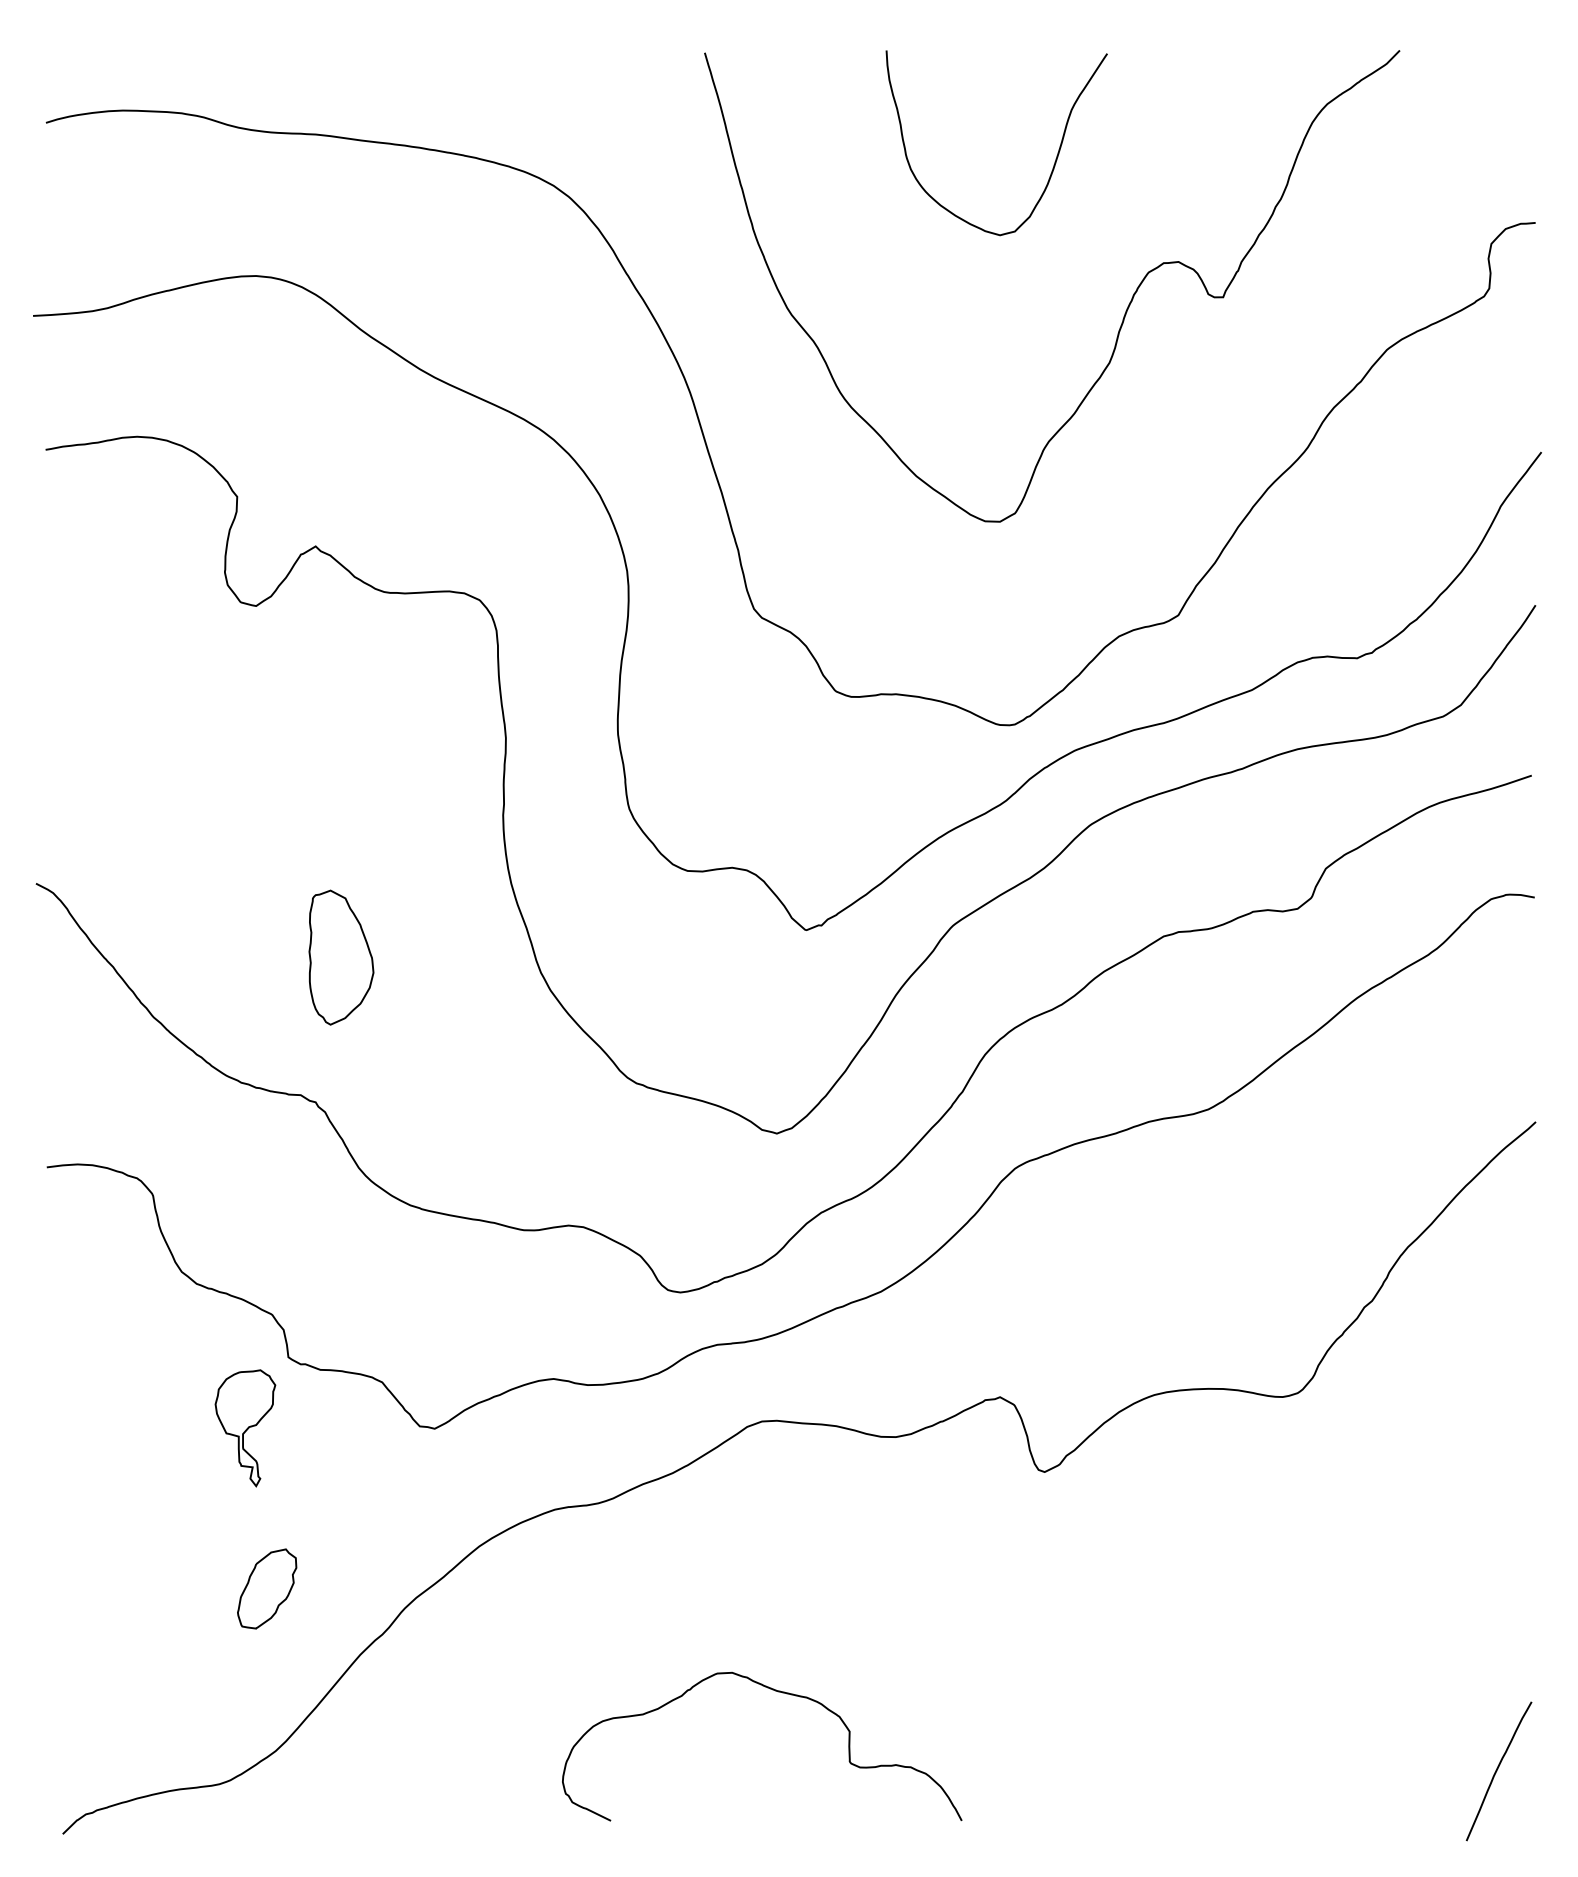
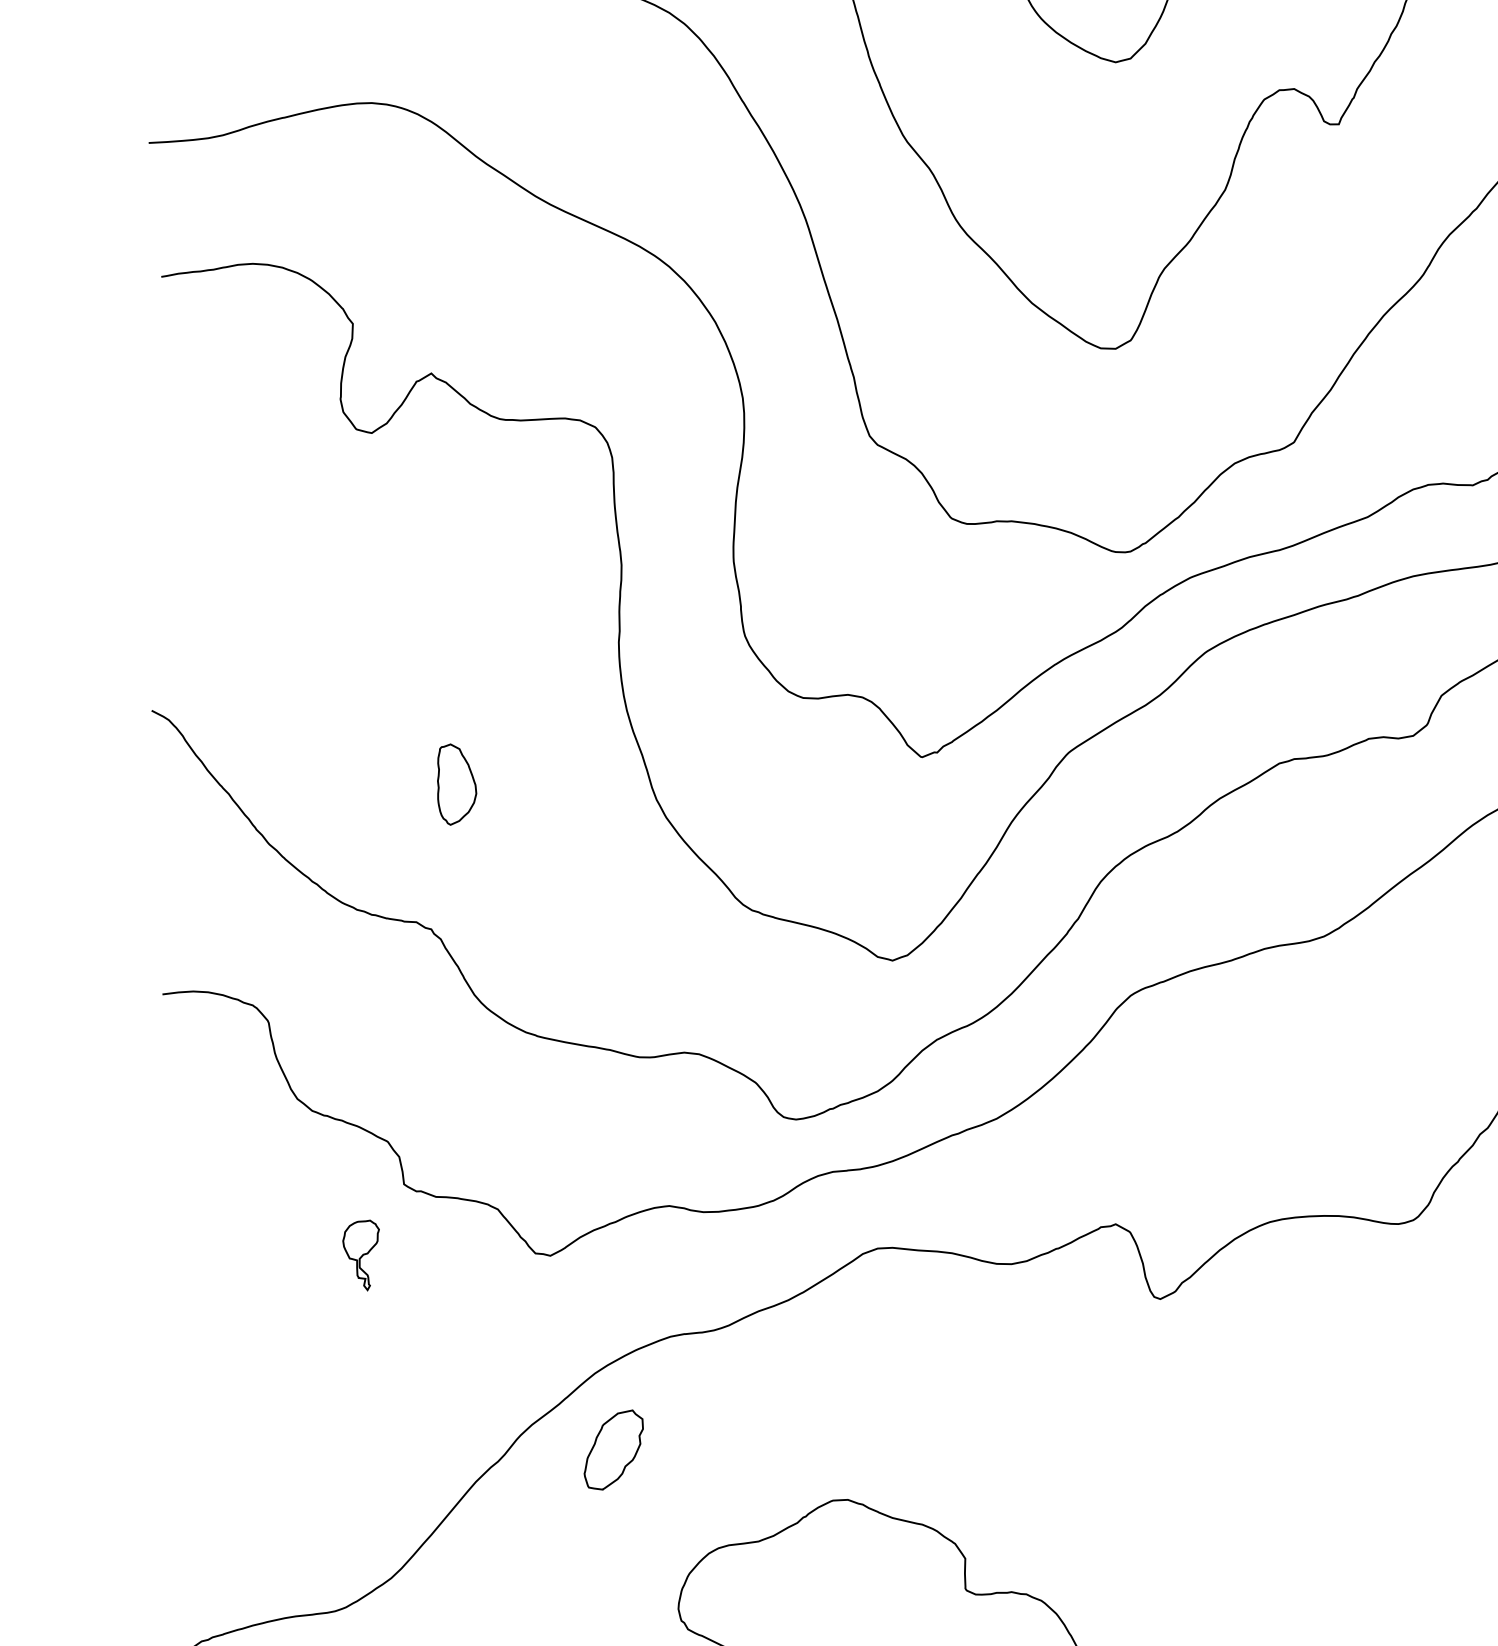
part: (341, 957) -> (457, 784), size x0.6
part: (245, 1428) -> (361, 1255), size x0.6
part: (267, 1588) -> (614, 1449), moved

